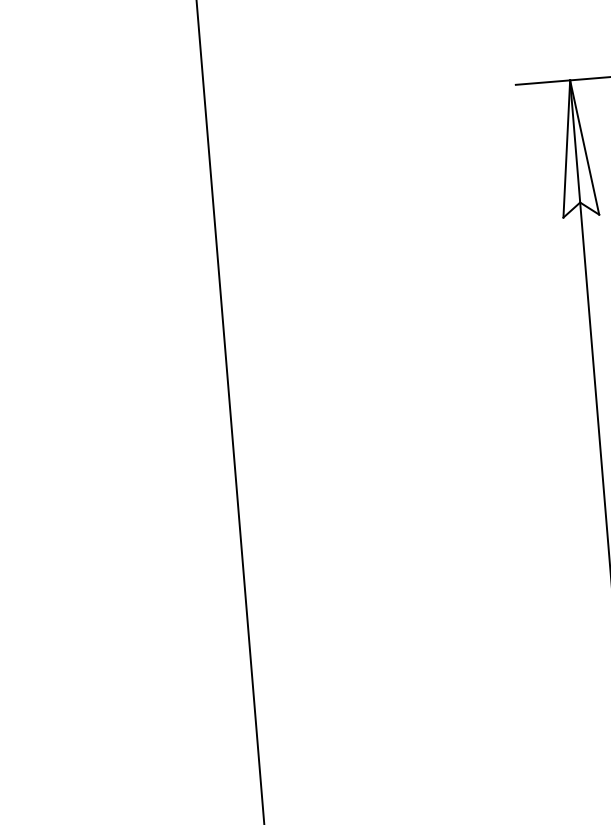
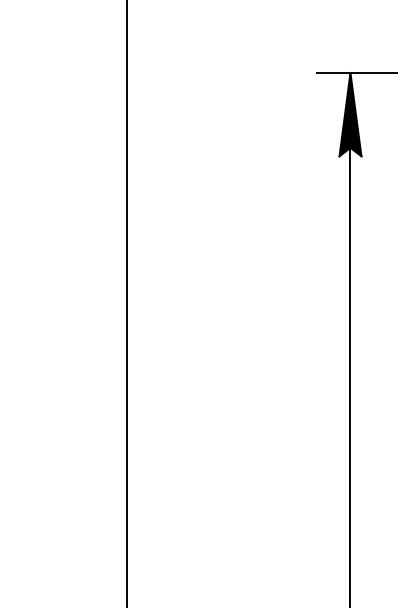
fill: (575, 148) -> (350, 114), added

